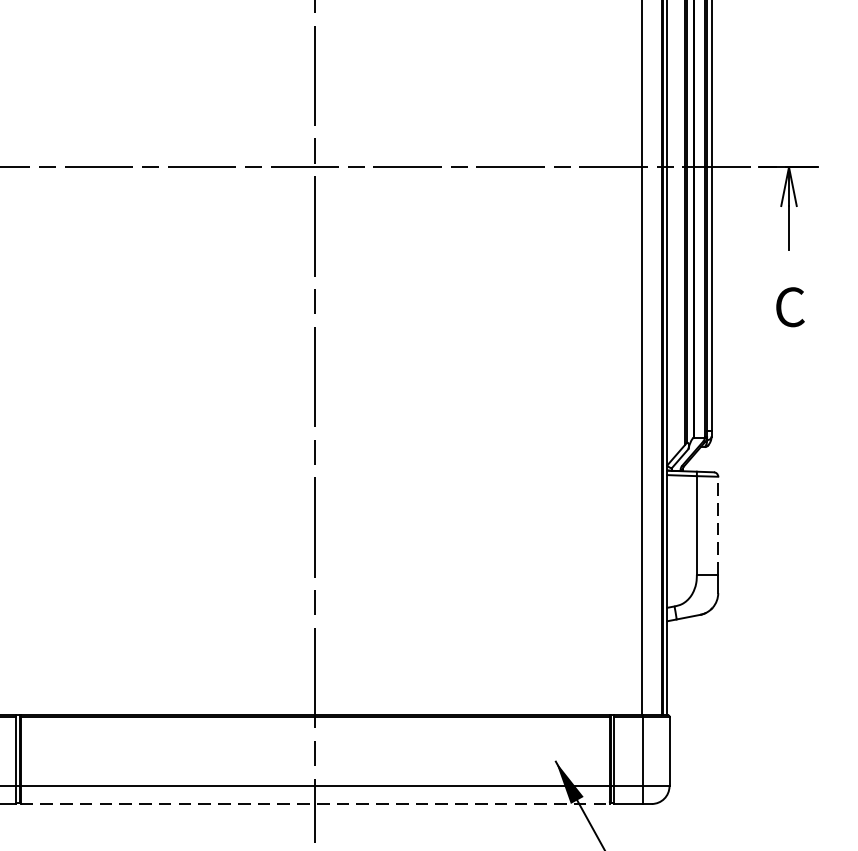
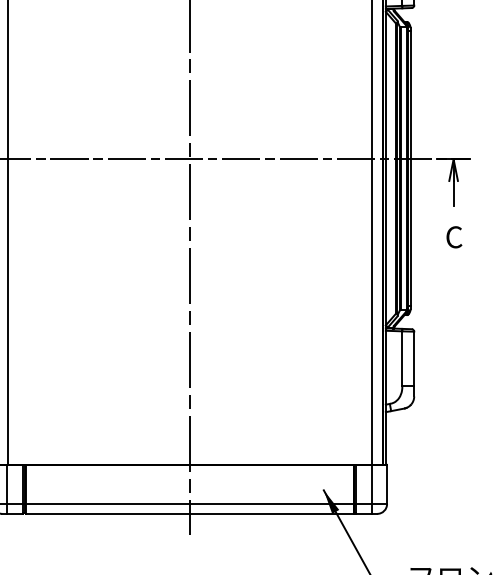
line: (718, 524) -> (414, 358), dashed -> solid
line: (316, 803) -> (190, 513), dashed -> solid

